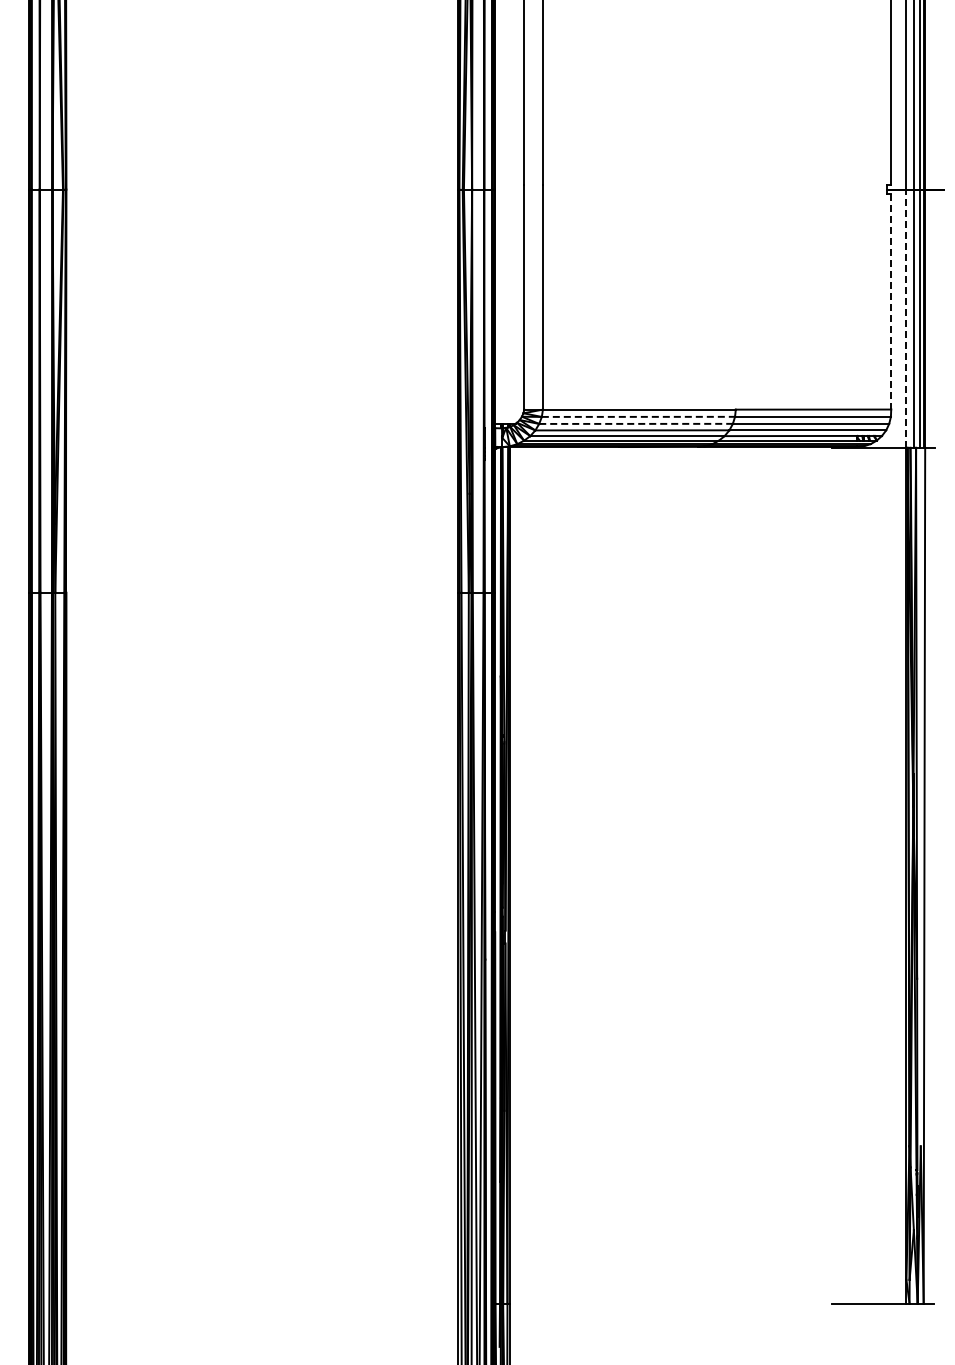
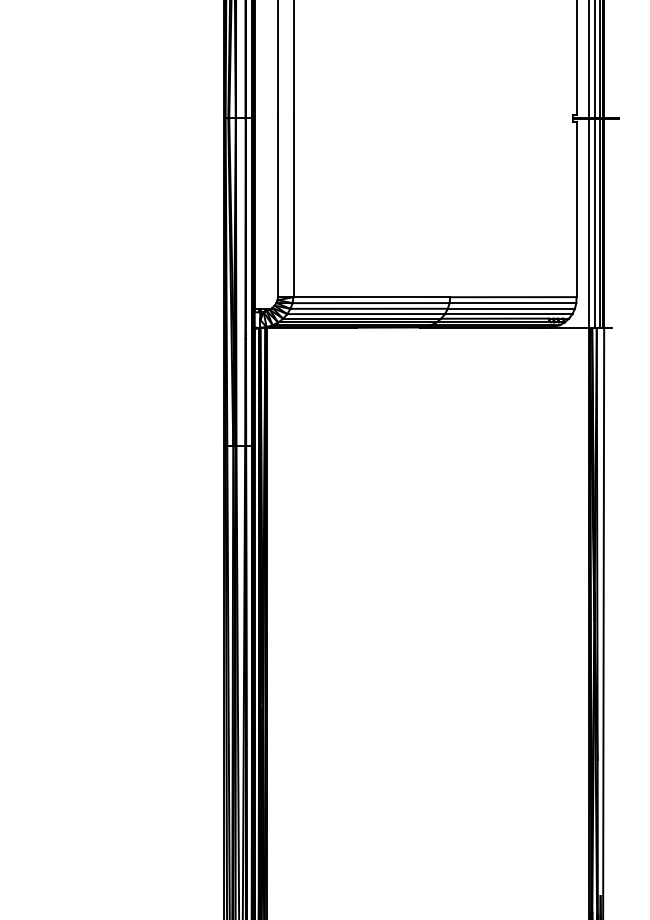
line: (891, 301) -> (576, 209), dashed -> solid
line: (906, 318) -> (588, 223), dashed -> solid
line: (638, 416) -> (371, 302), dashed -> solid
line: (636, 423) -> (369, 308), dashed -> solid

